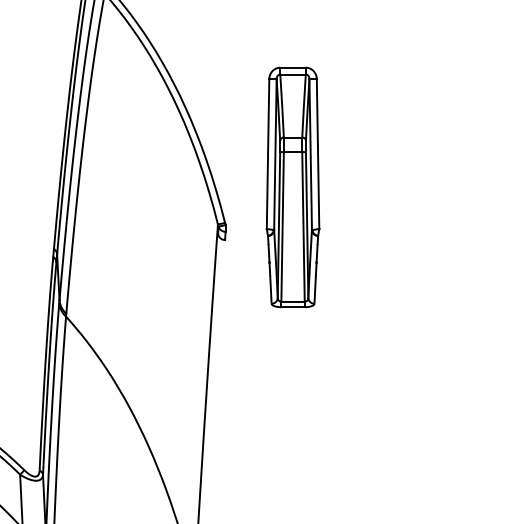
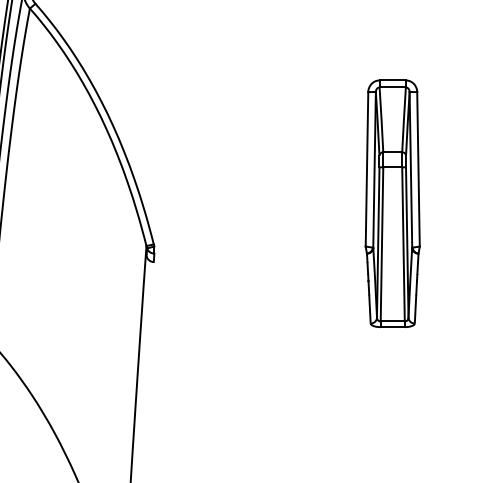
part: (292, 187) -> (392, 203), moved

